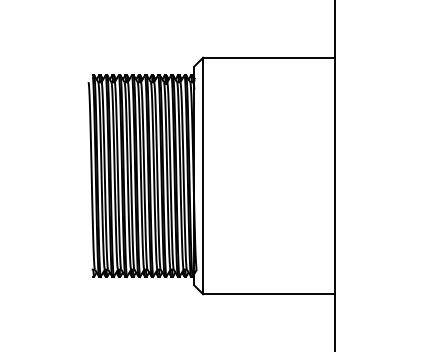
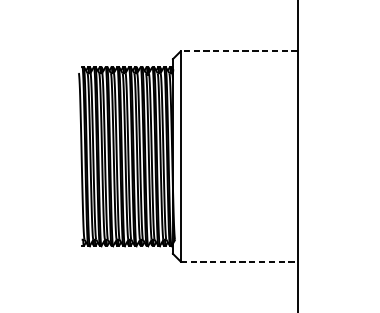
line: (268, 57) -> (238, 51), solid -> dashed
line: (268, 294) -> (238, 261), solid -> dashed

